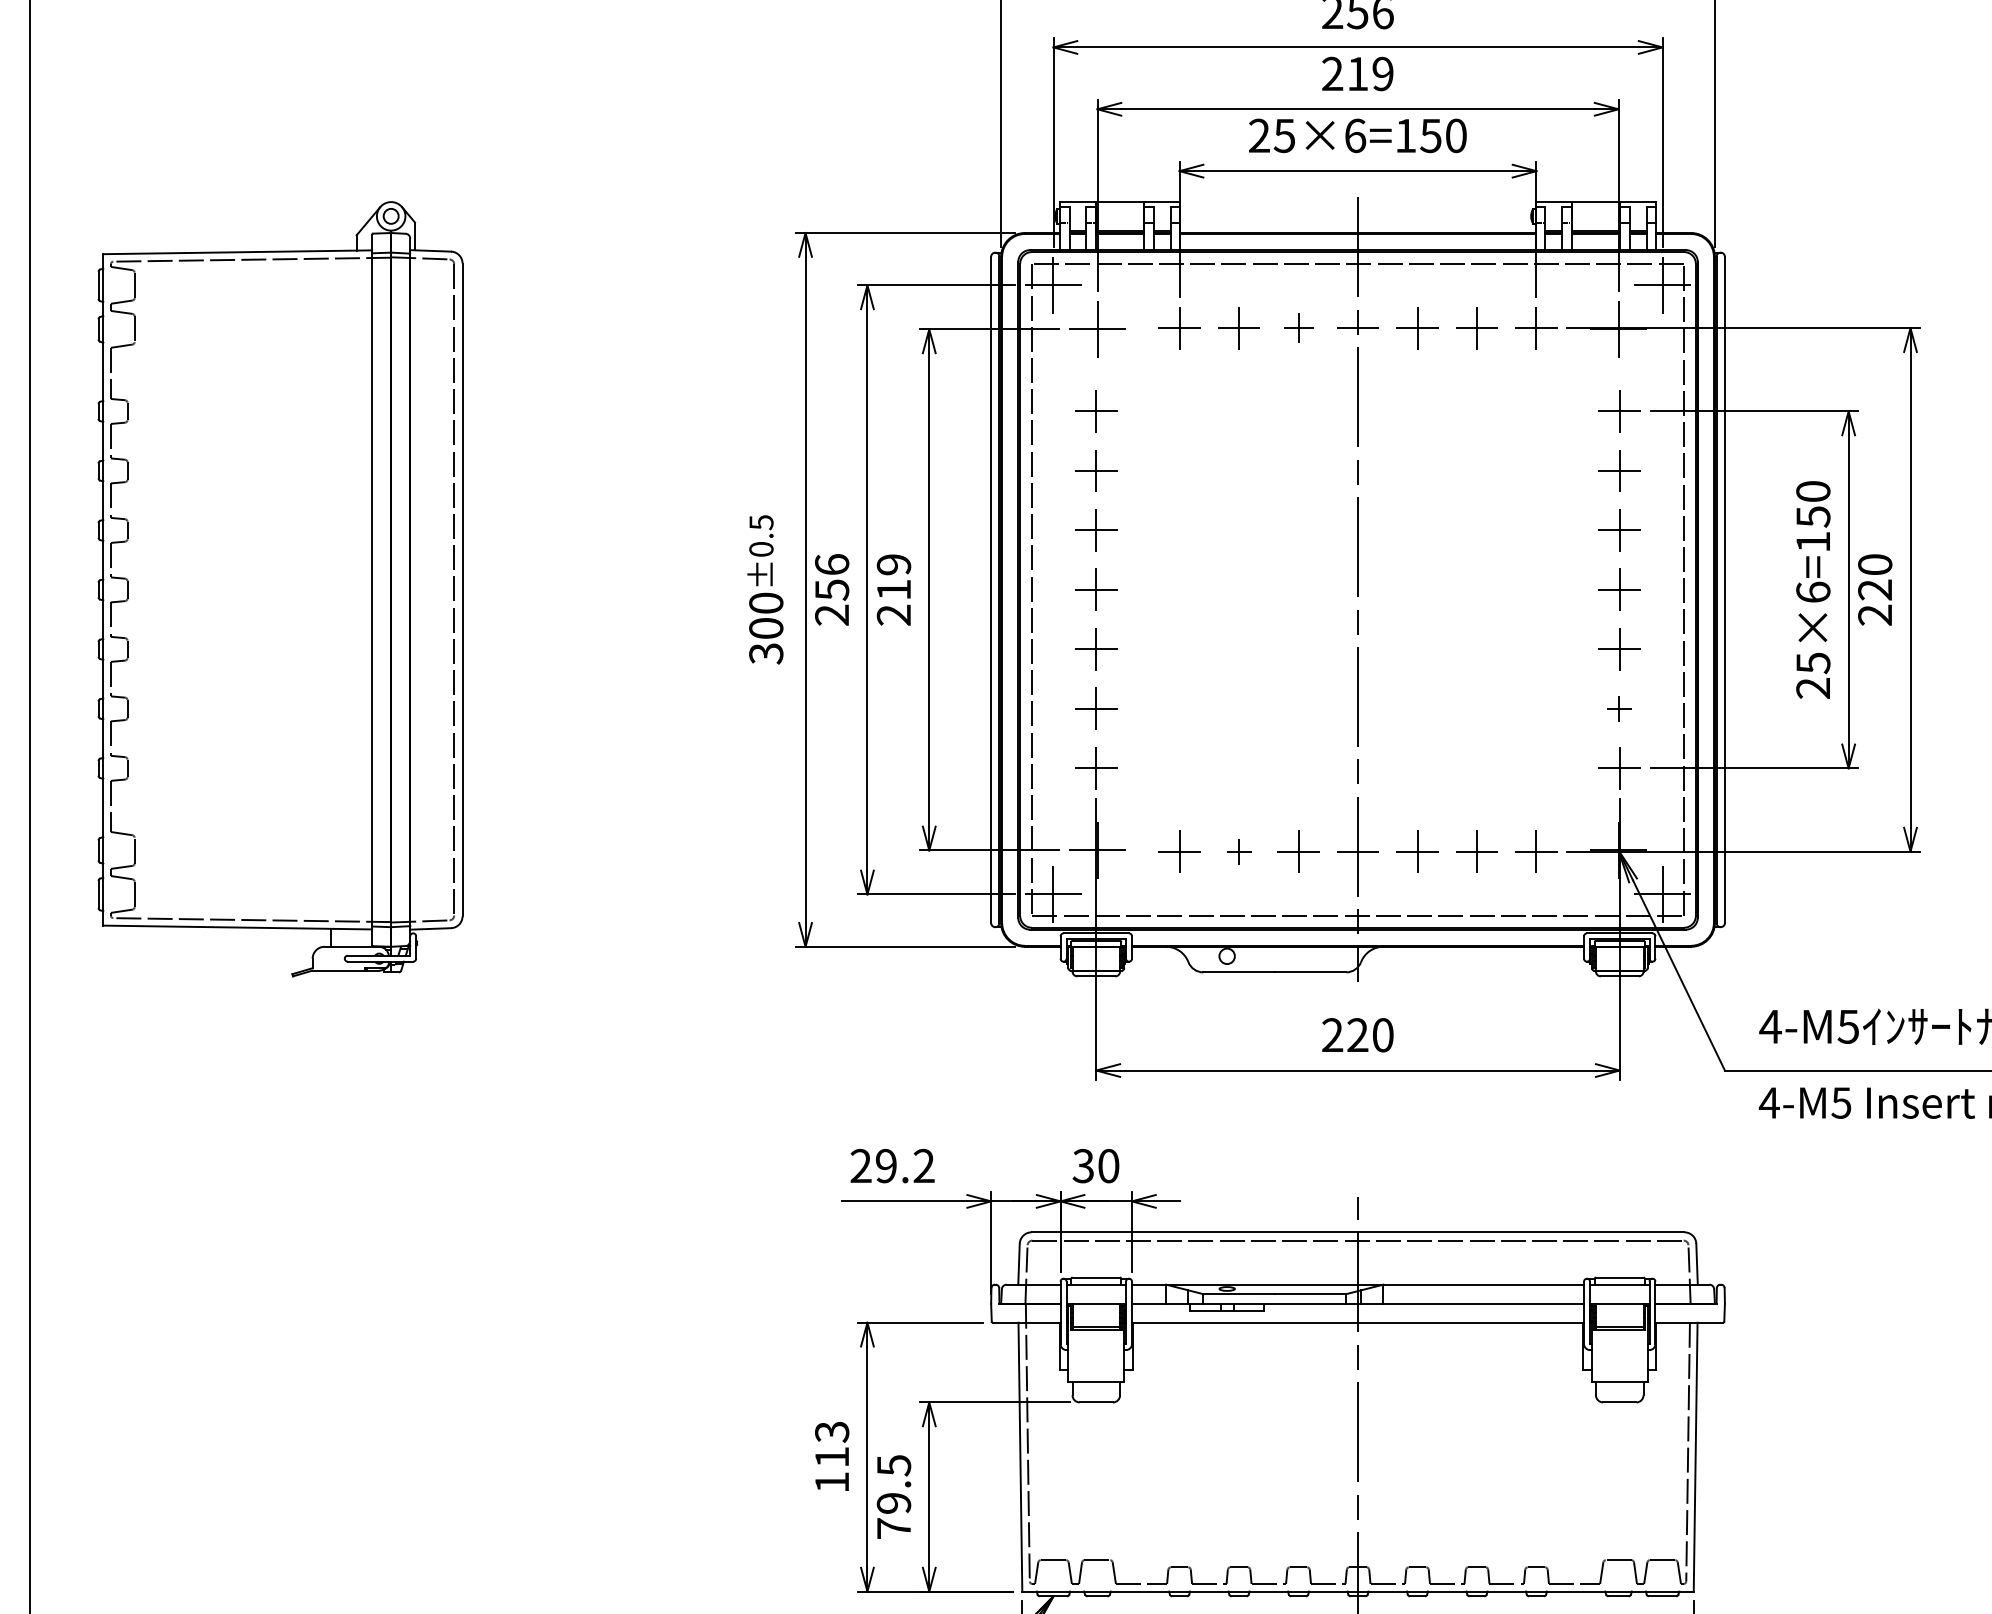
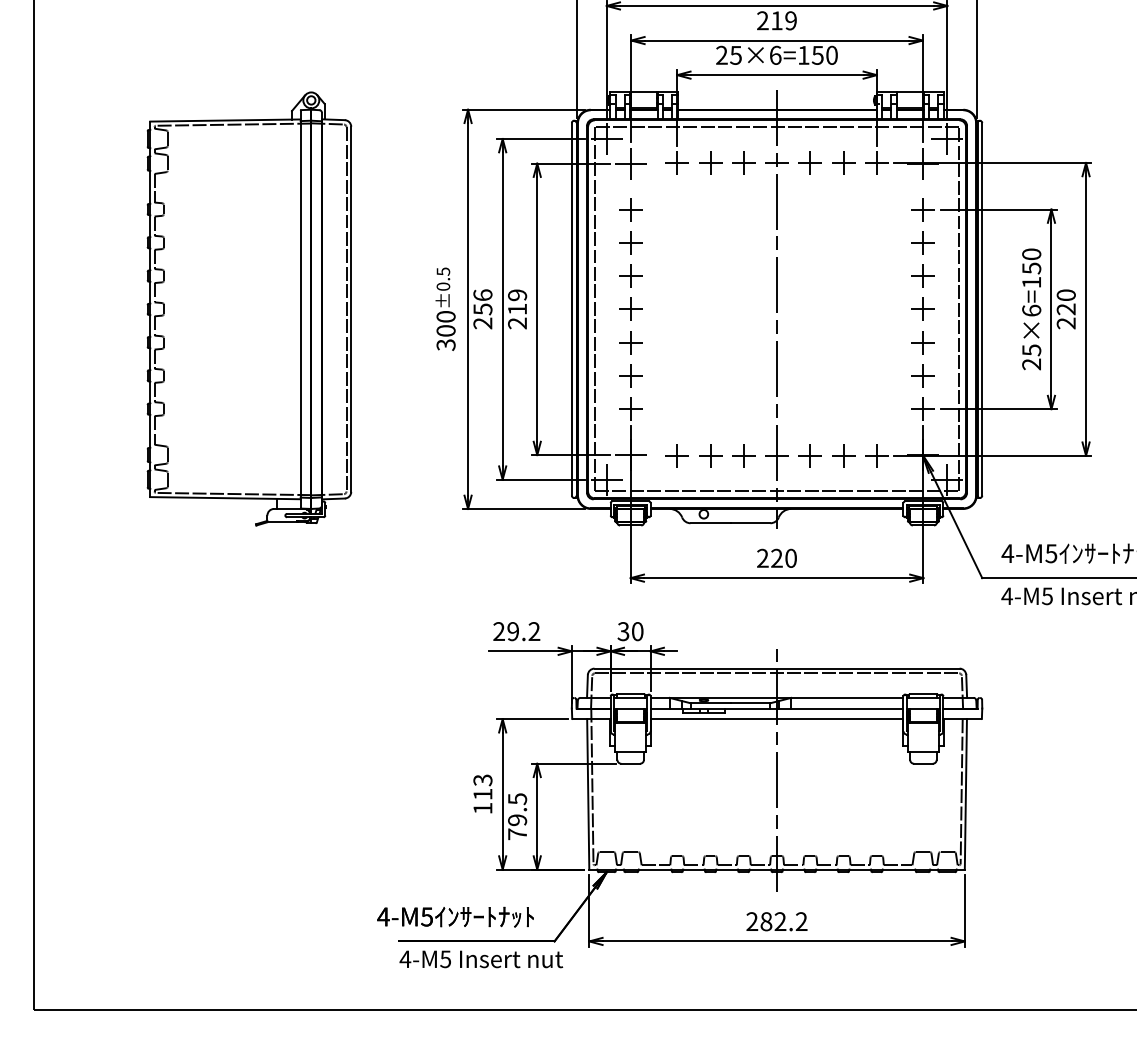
part: (1298, 327) -> (743, 162), size x1.43
part: (280, 588) -> (249, 308), moved
part: (1618, 708) -> (922, 375), size x1.67
part: (1239, 851) -> (710, 455), size x1.67

